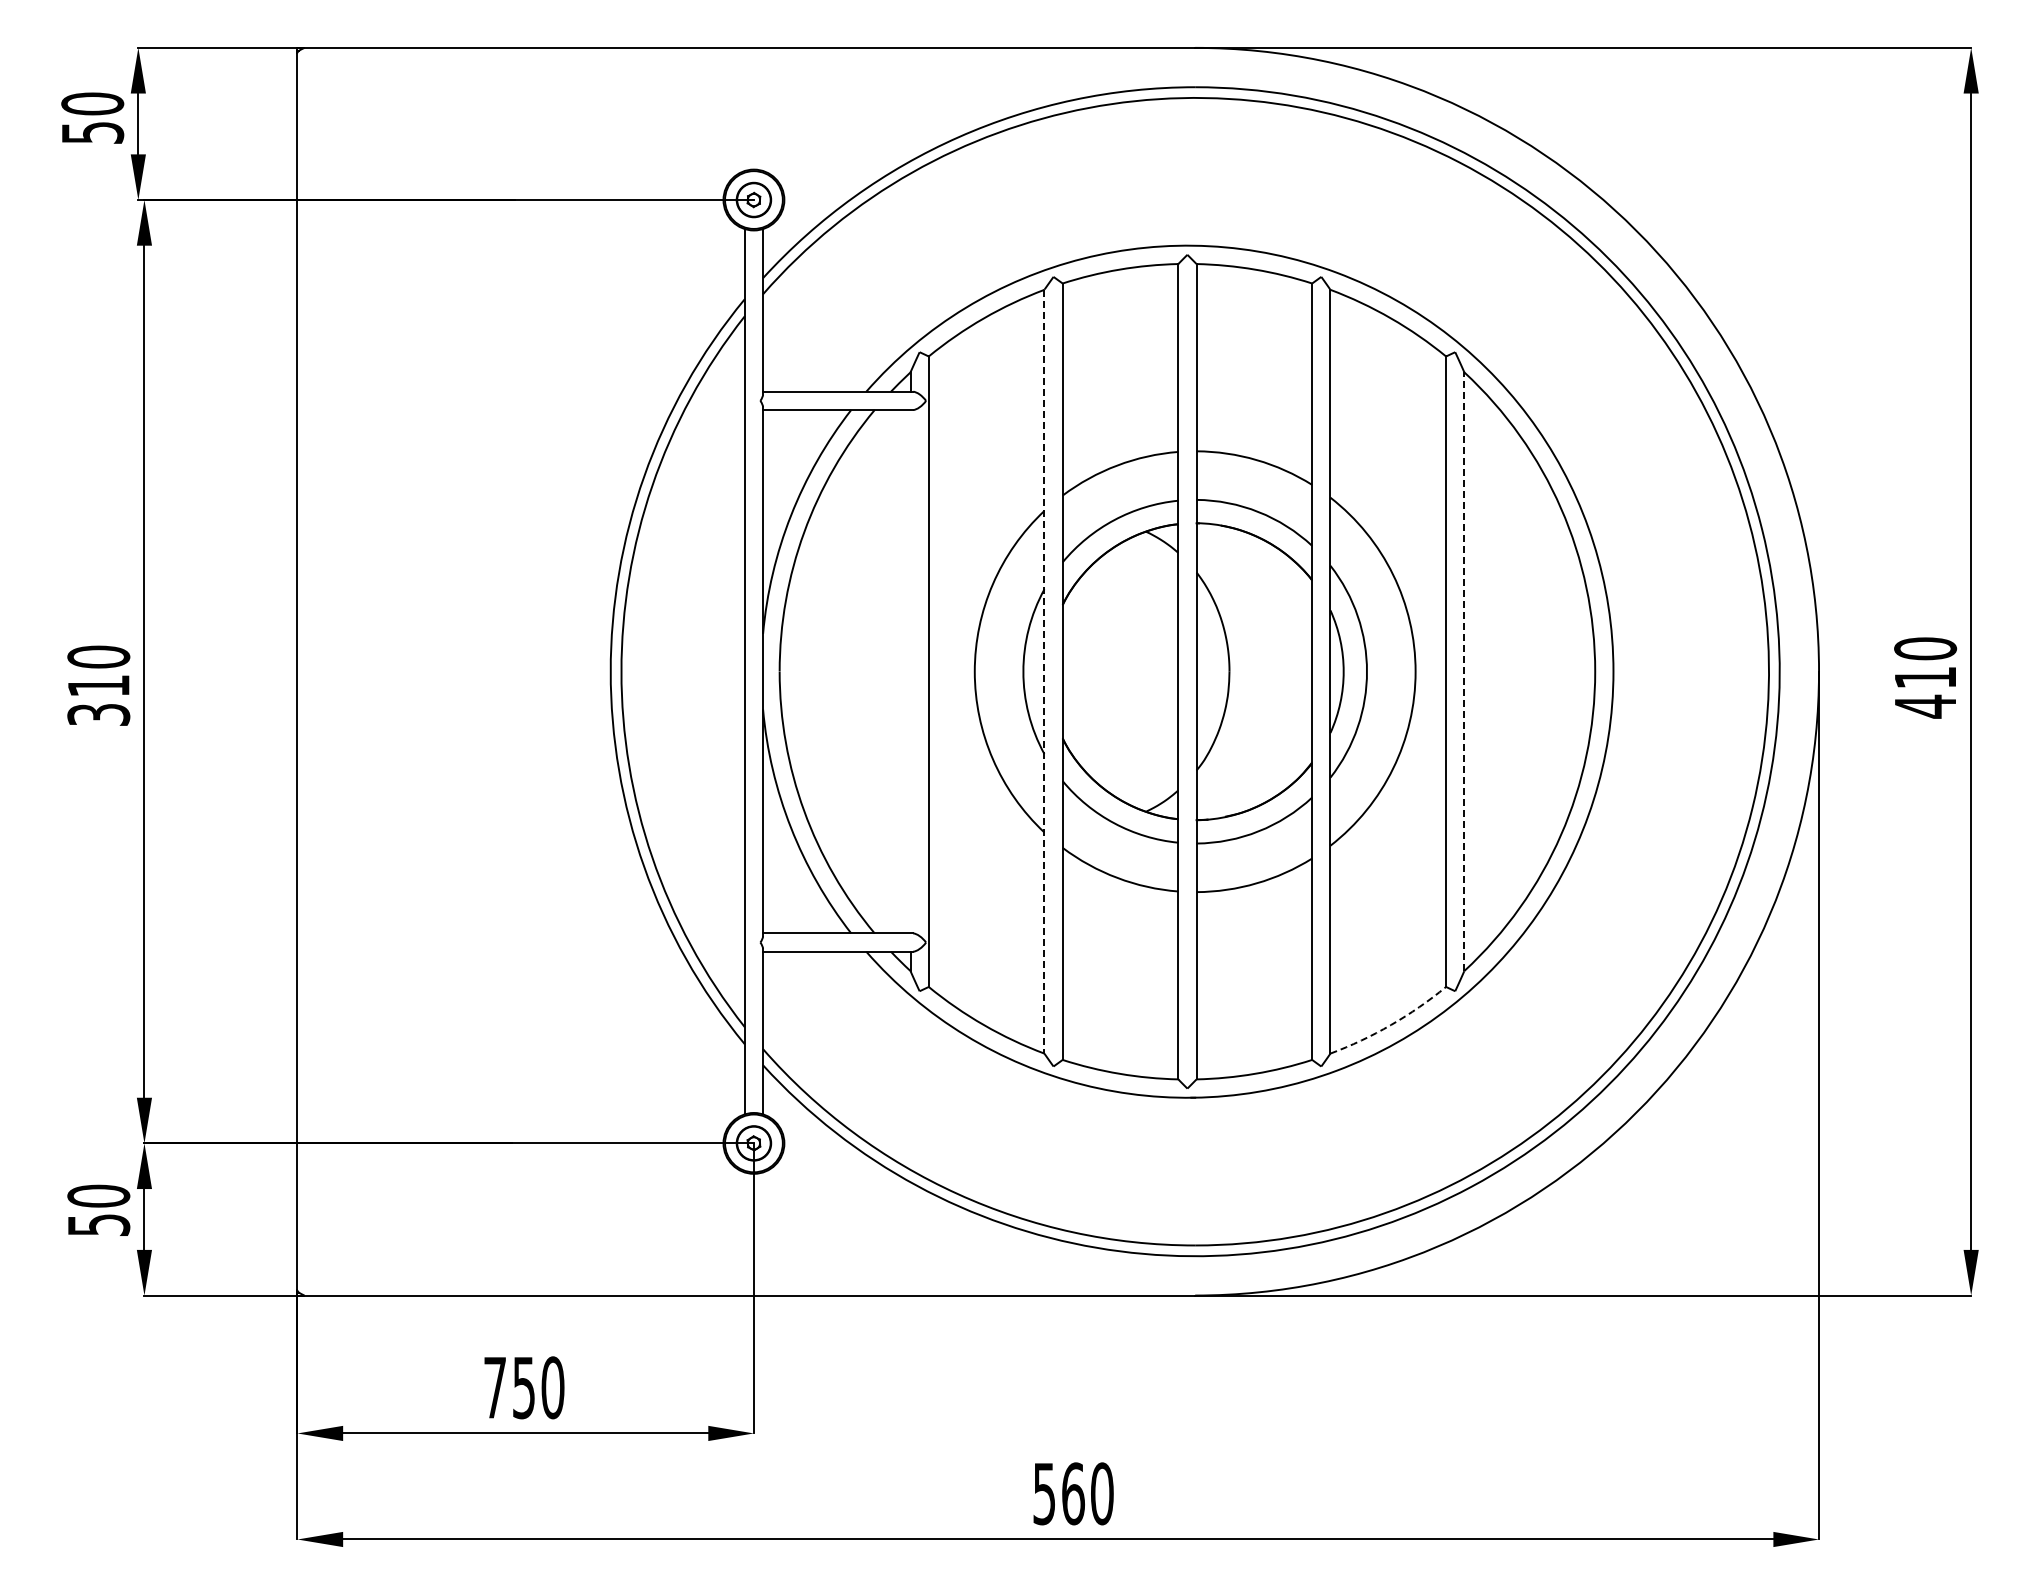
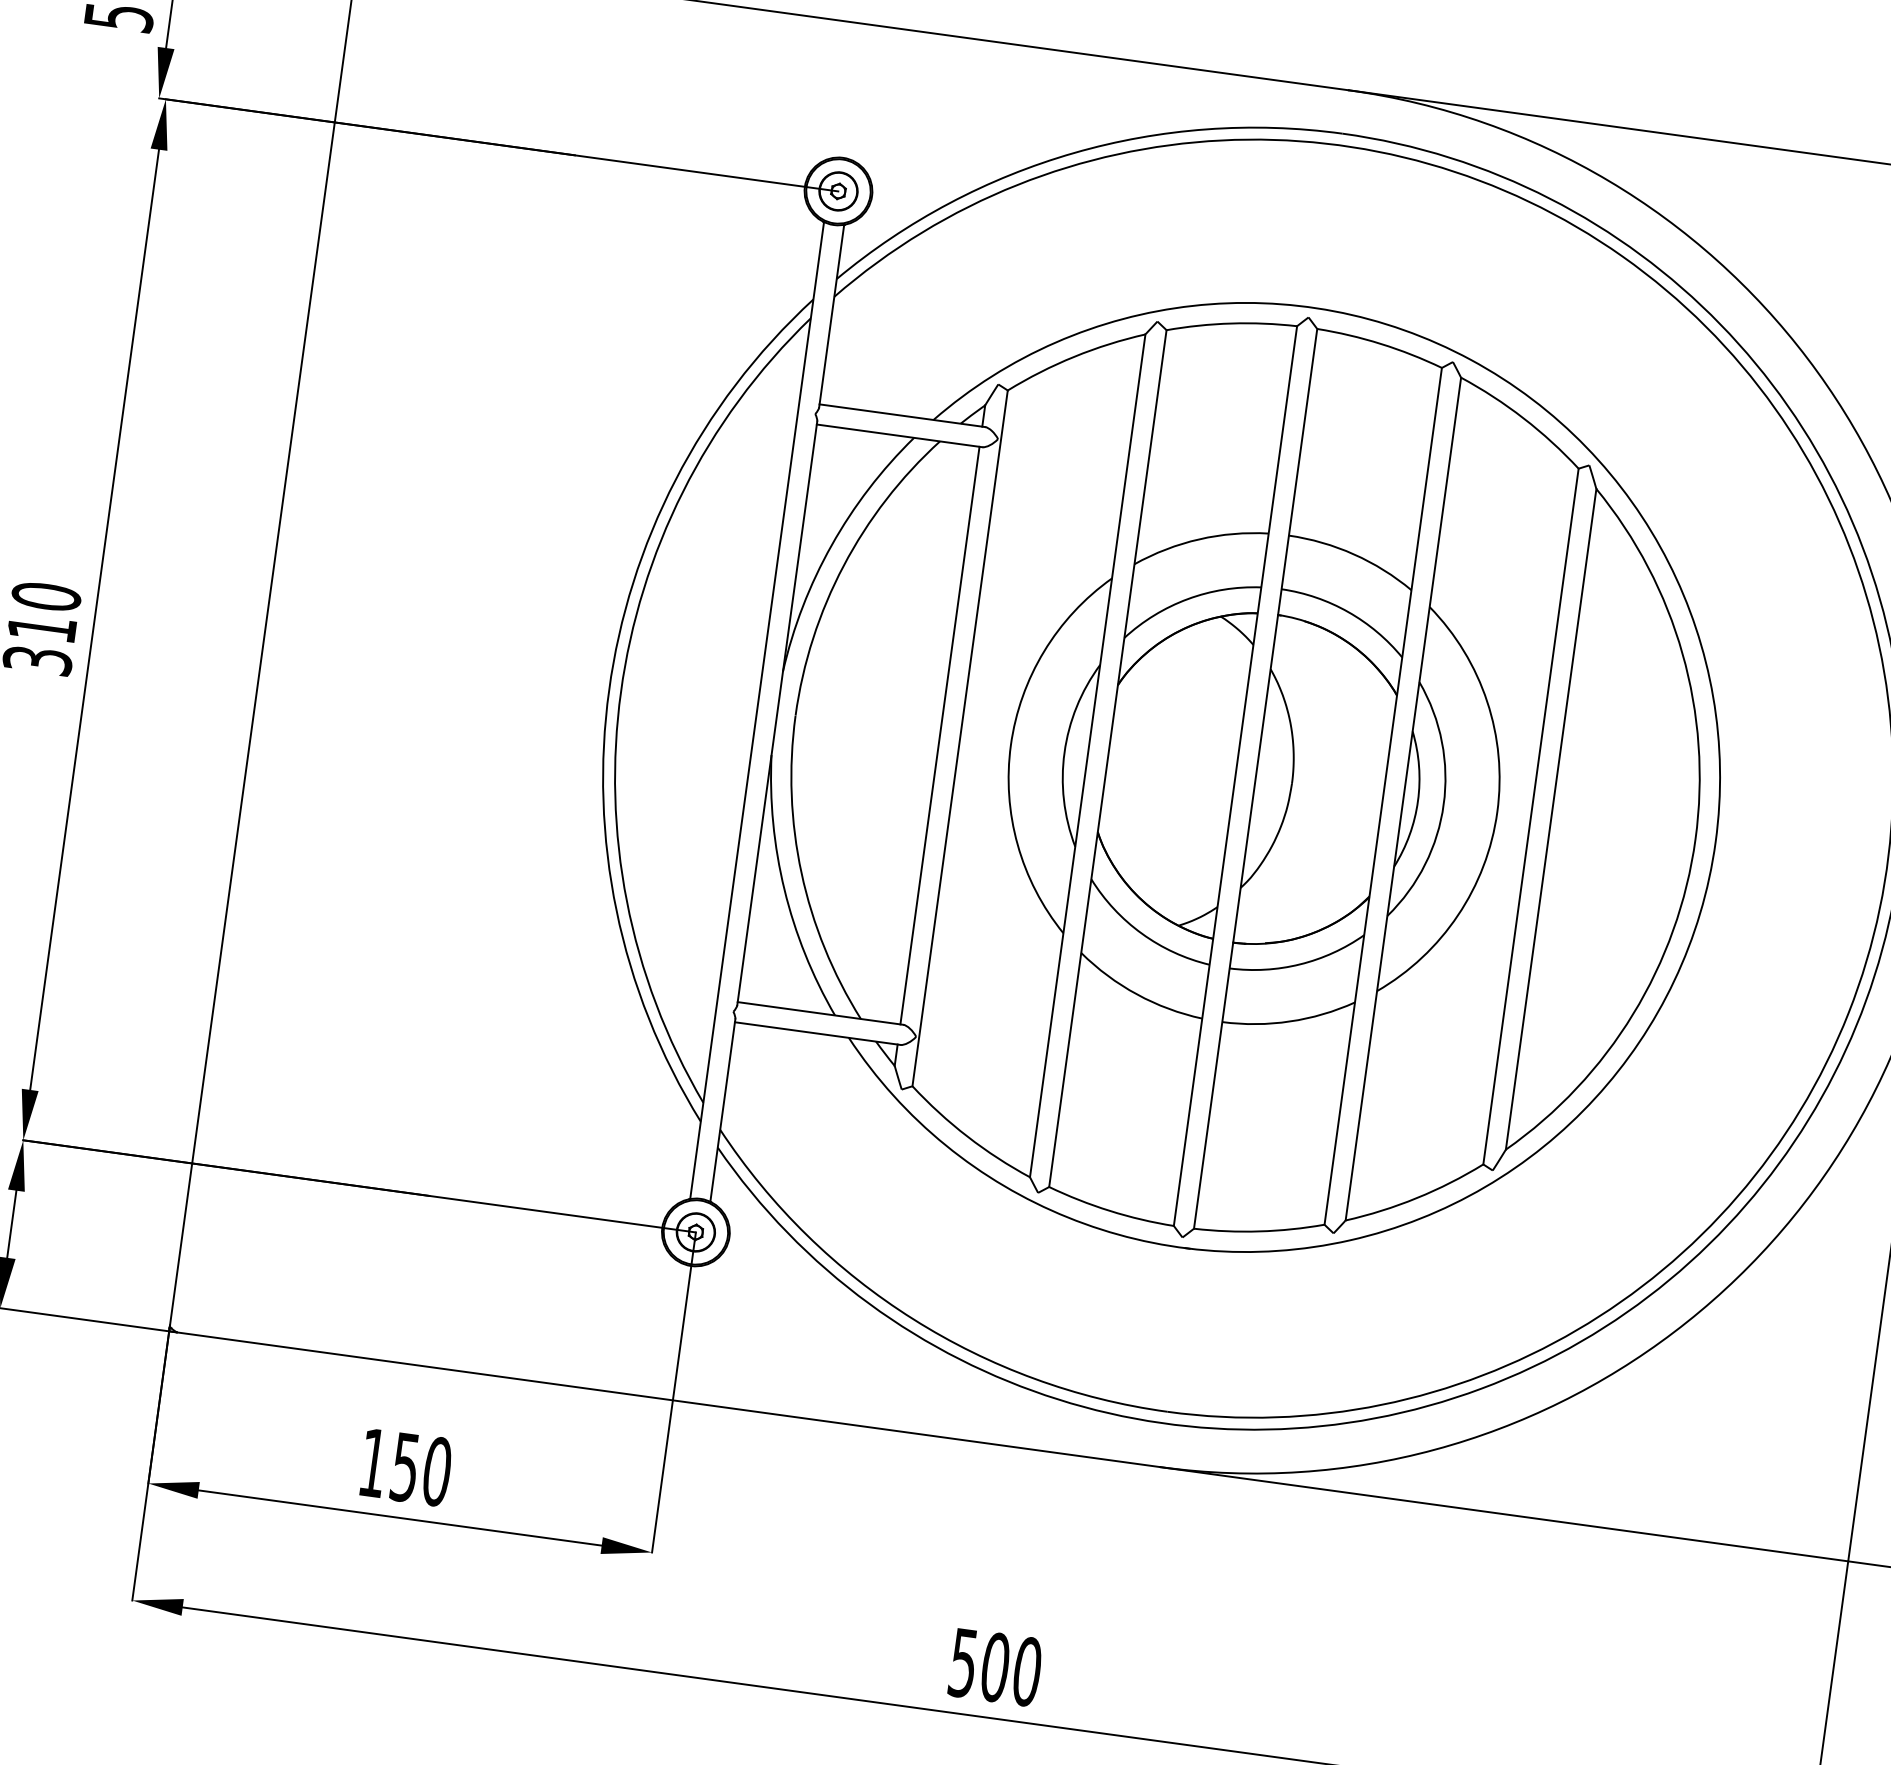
line: (910, 671) -> (939, 735), added
line: (1044, 671) -> (1087, 755), dashed -> solid
line: (1464, 671) -> (1551, 819), dashed -> solid
arc: (1391, 1025) -> (1417, 1198), dashed -> solid
text: (494, 1387) -> (372, 1462), 750 -> 150
text: (1073, 1493) -> (995, 1667), 560 -> 500

